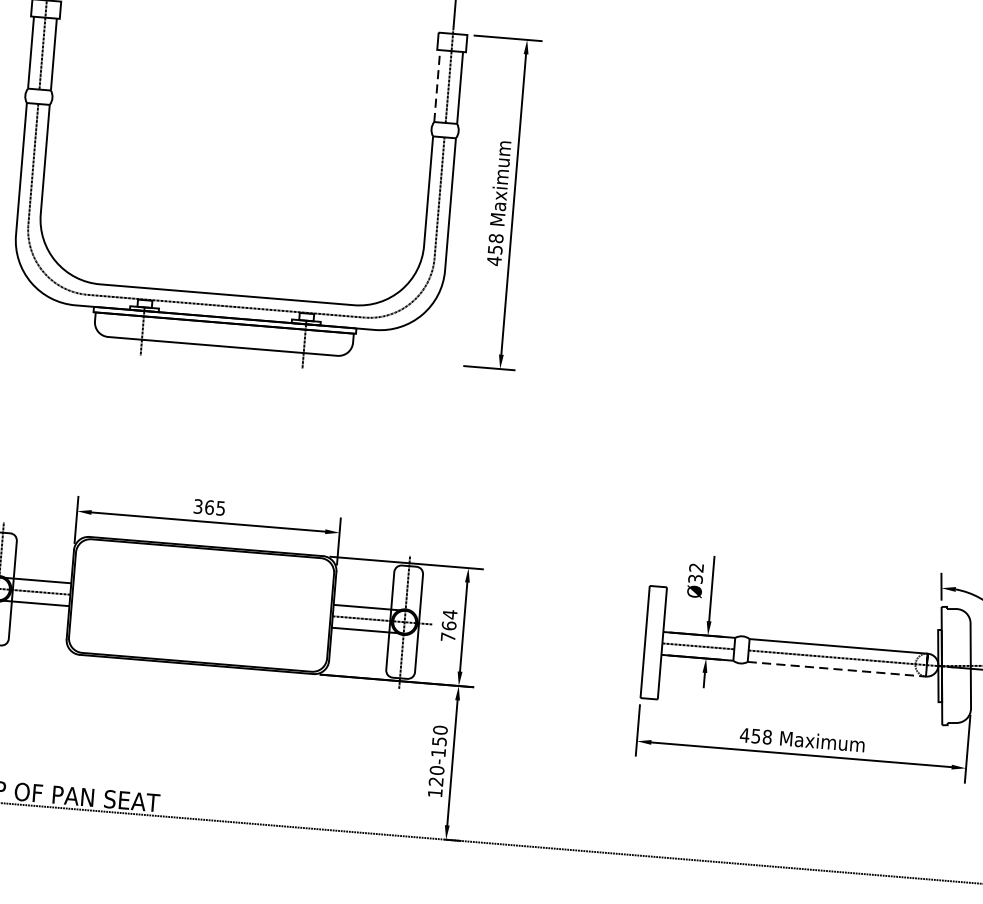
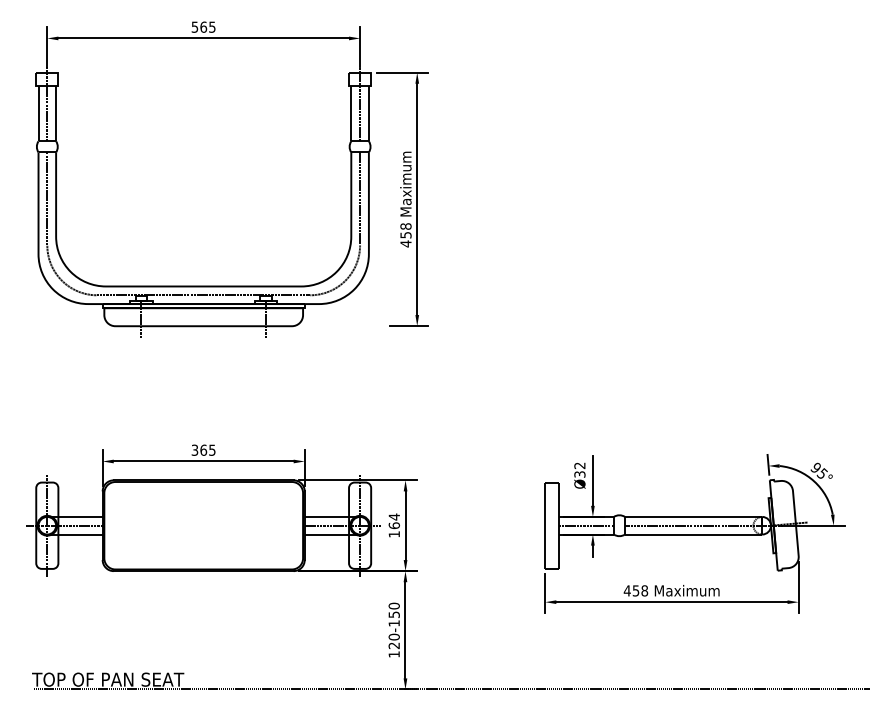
line: (437, 85) -> (351, 113), dashed -> solid
text: (447, 637) -> (393, 534), 764 -> 164
line: (836, 669) -> (693, 534), dashed -> solid

